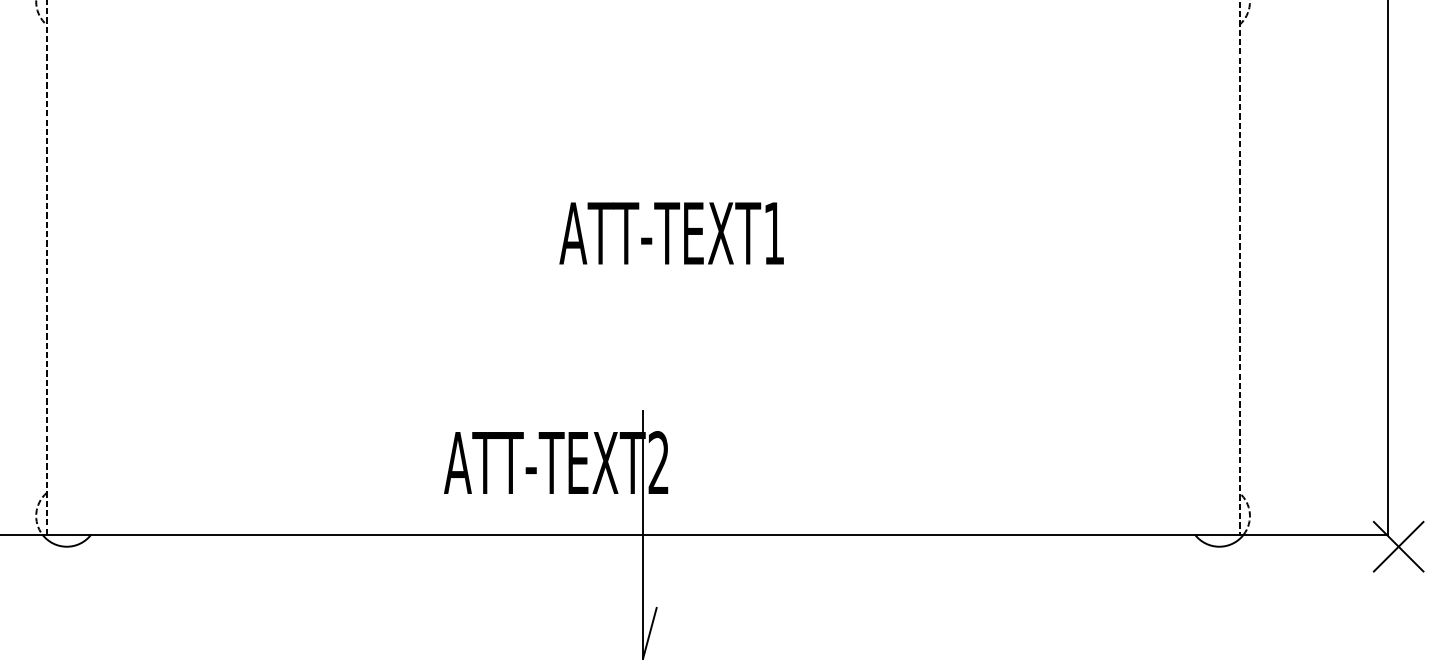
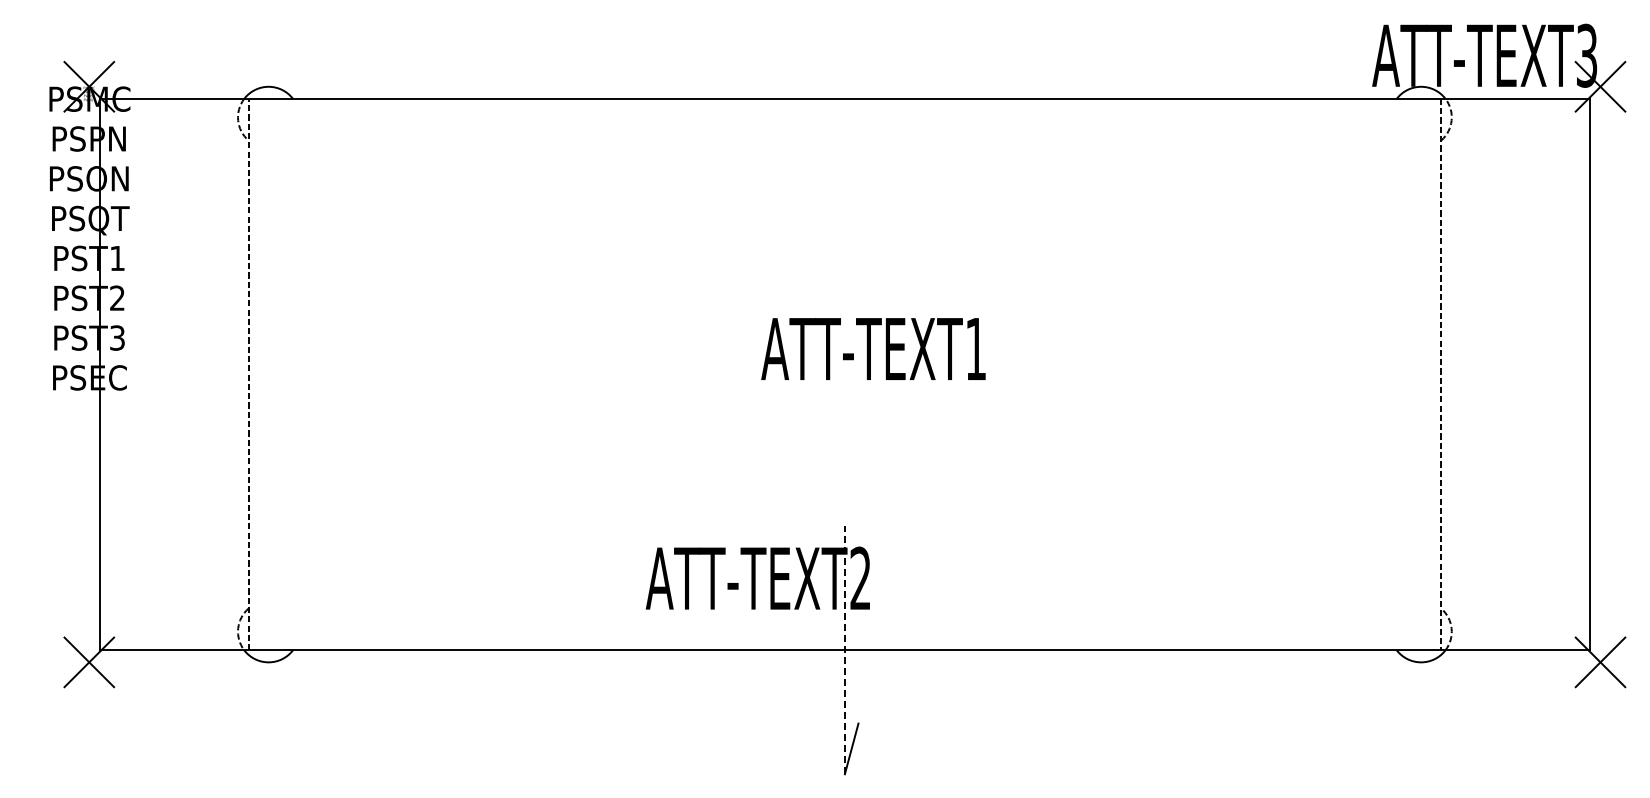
line: (642, 534) -> (844, 650), solid -> dashed

